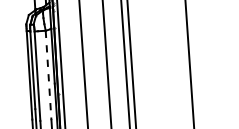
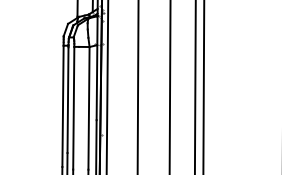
line: (48, 75) -> (88, 108), dashed -> solid

